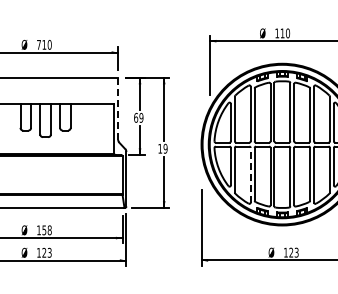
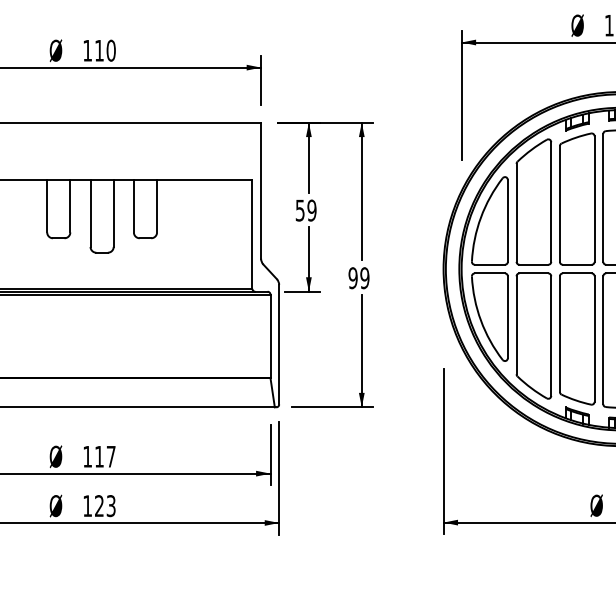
text: (38, 44) -> (86, 49), 710 -> 110
line: (118, 109) -> (261, 192), dashed -> solid
text: (136, 117) -> (301, 209), 69 -> 59
text: (160, 148) -> (353, 277), 19 -> 99
line: (250, 174) -> (550, 334), dashed -> solid
text: (46, 230) -> (104, 457), 158 -> 117

